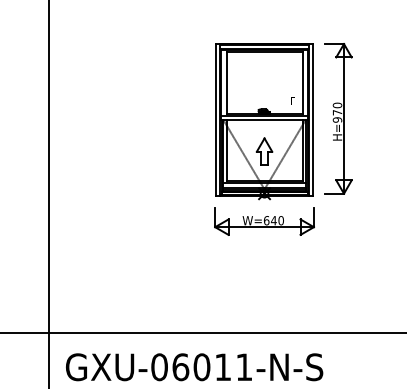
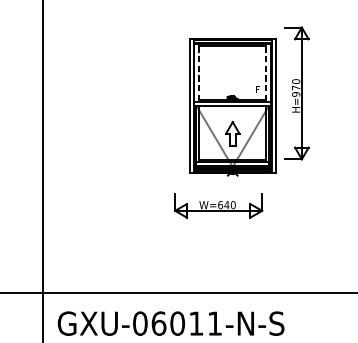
line: (226, 82) -> (199, 72), solid -> dashed
line: (302, 82) -> (266, 72), solid -> dashed
part: (338, 118) -> (297, 93), moved
part: (264, 221) -> (218, 205), moved

